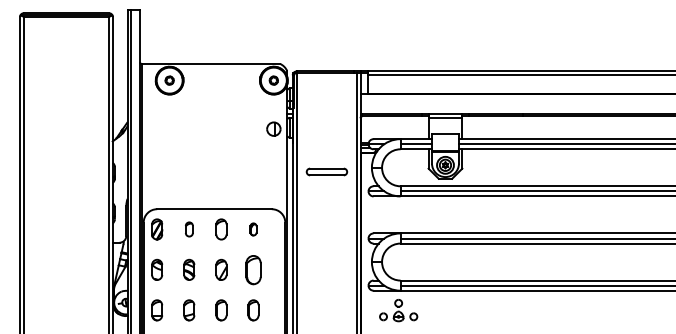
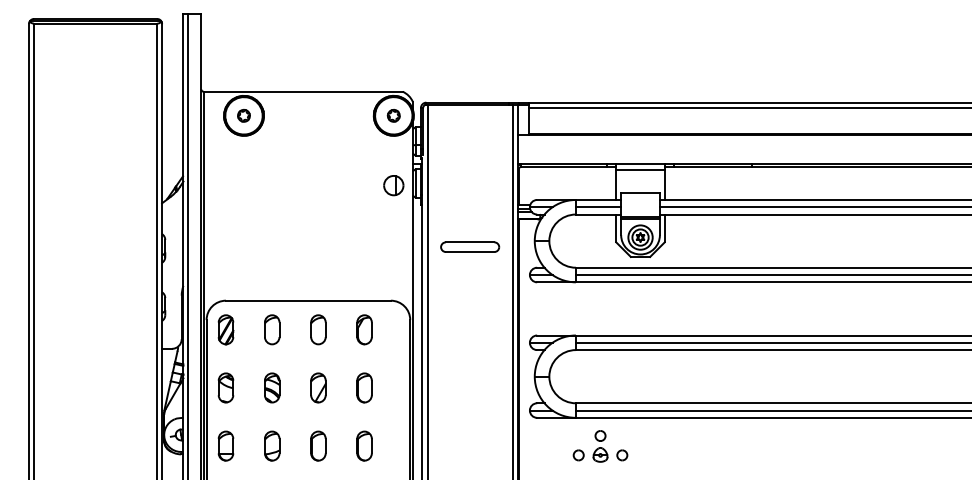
part: (189, 229) -> (272, 329), size x1.43
part: (253, 229) -> (364, 329), size x1.67
part: (253, 269) -> (364, 387), size x0.71
part: (398, 310) -> (600, 446), moved

